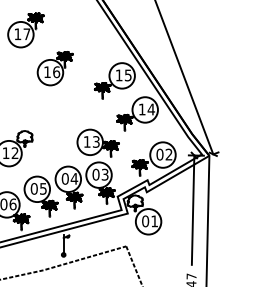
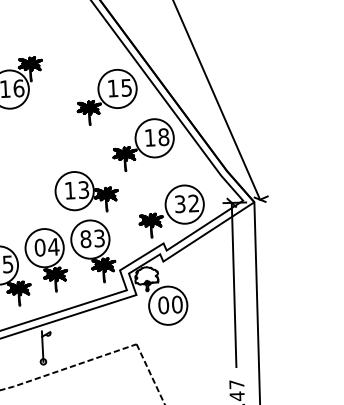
text: (151, 109) -> (164, 137), 14 -> 18
text: (159, 154) -> (179, 204), 02 -> 32
text: (95, 174) -> (85, 238), 03 -> 83
text: (154, 221) -> (177, 304), 01 -> 00

